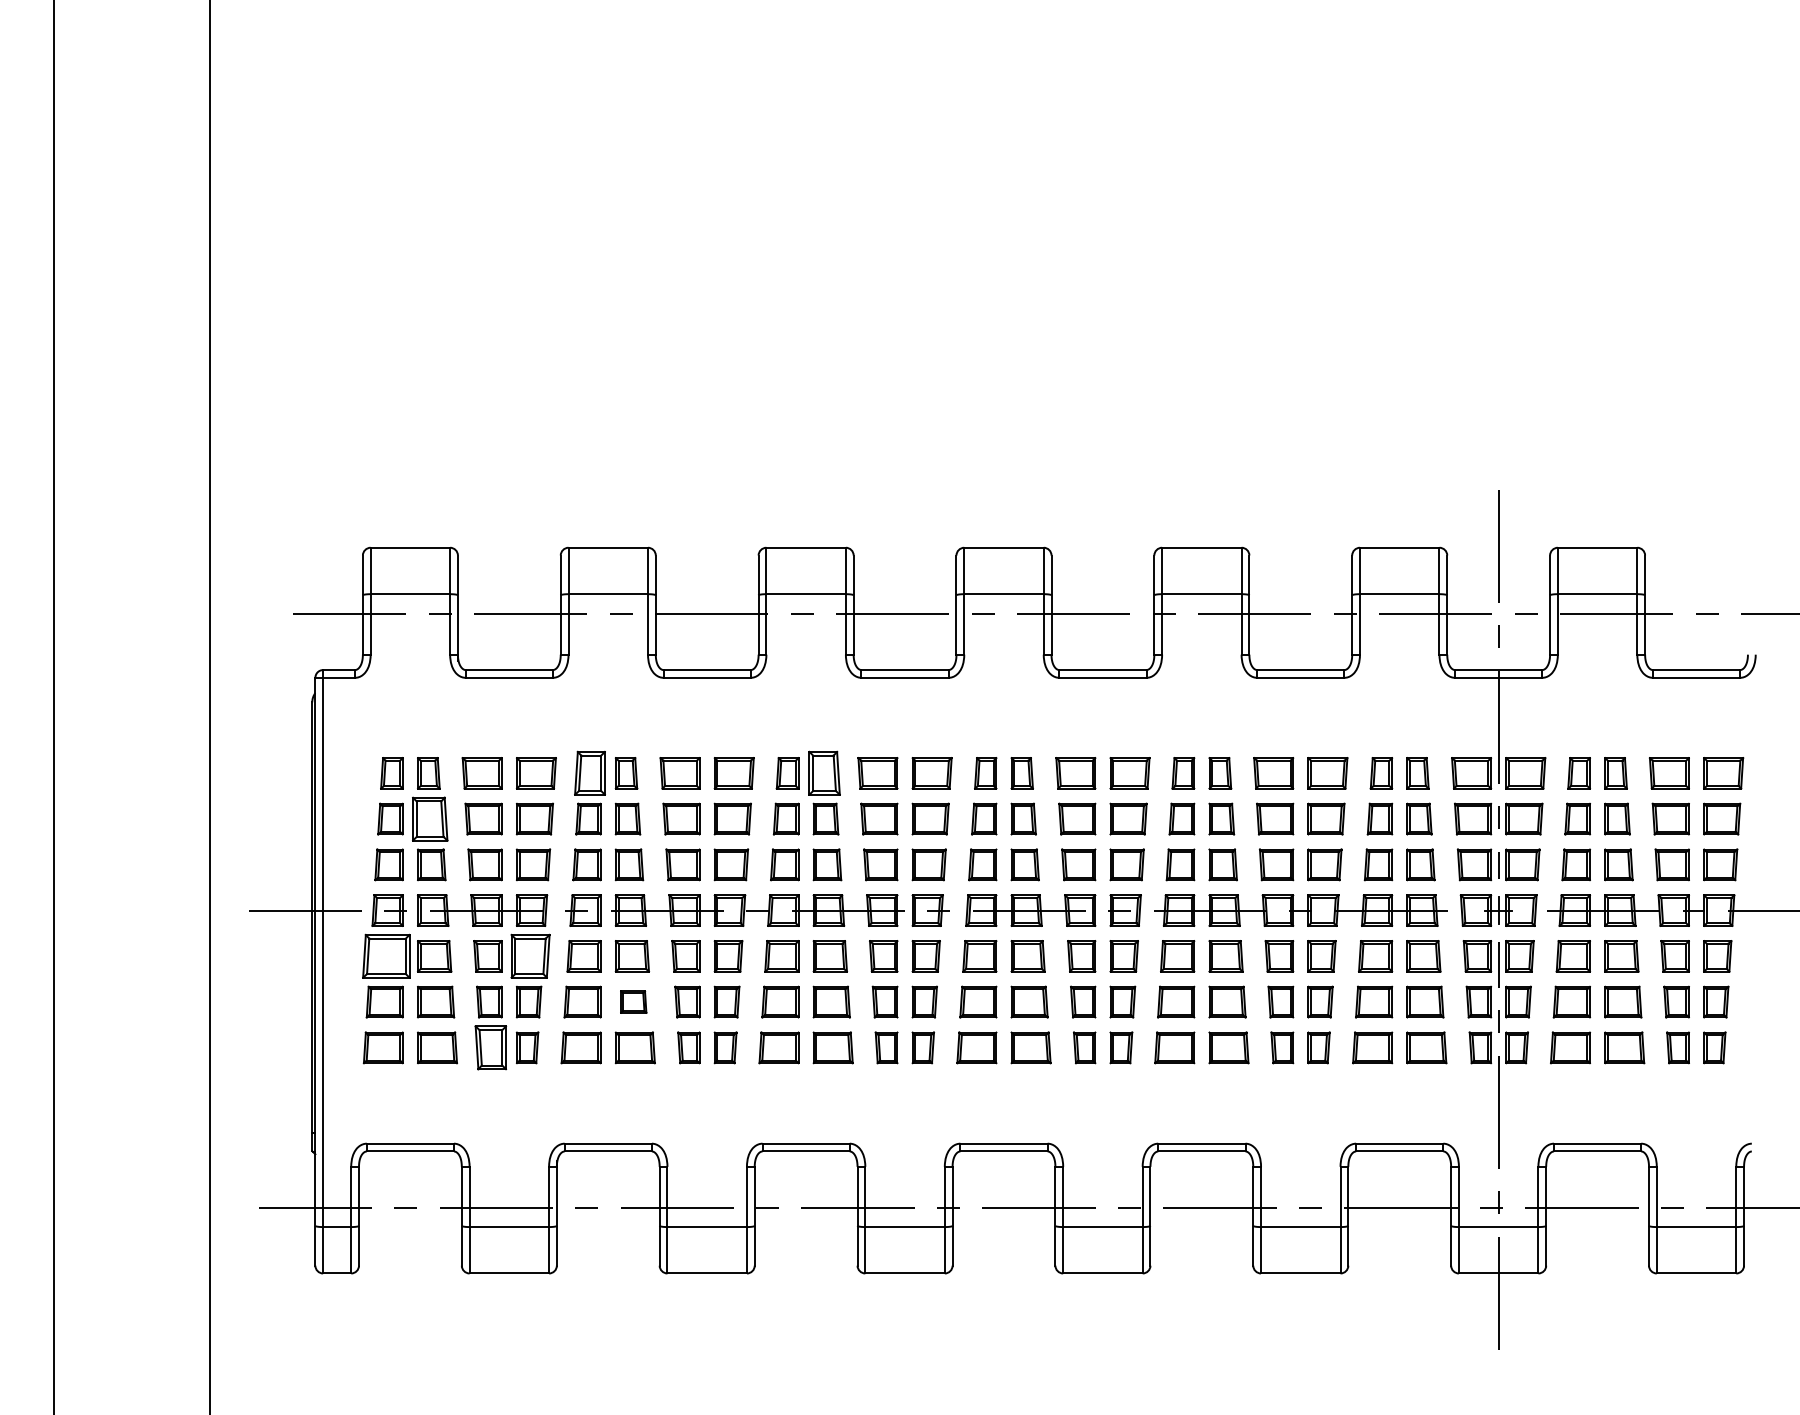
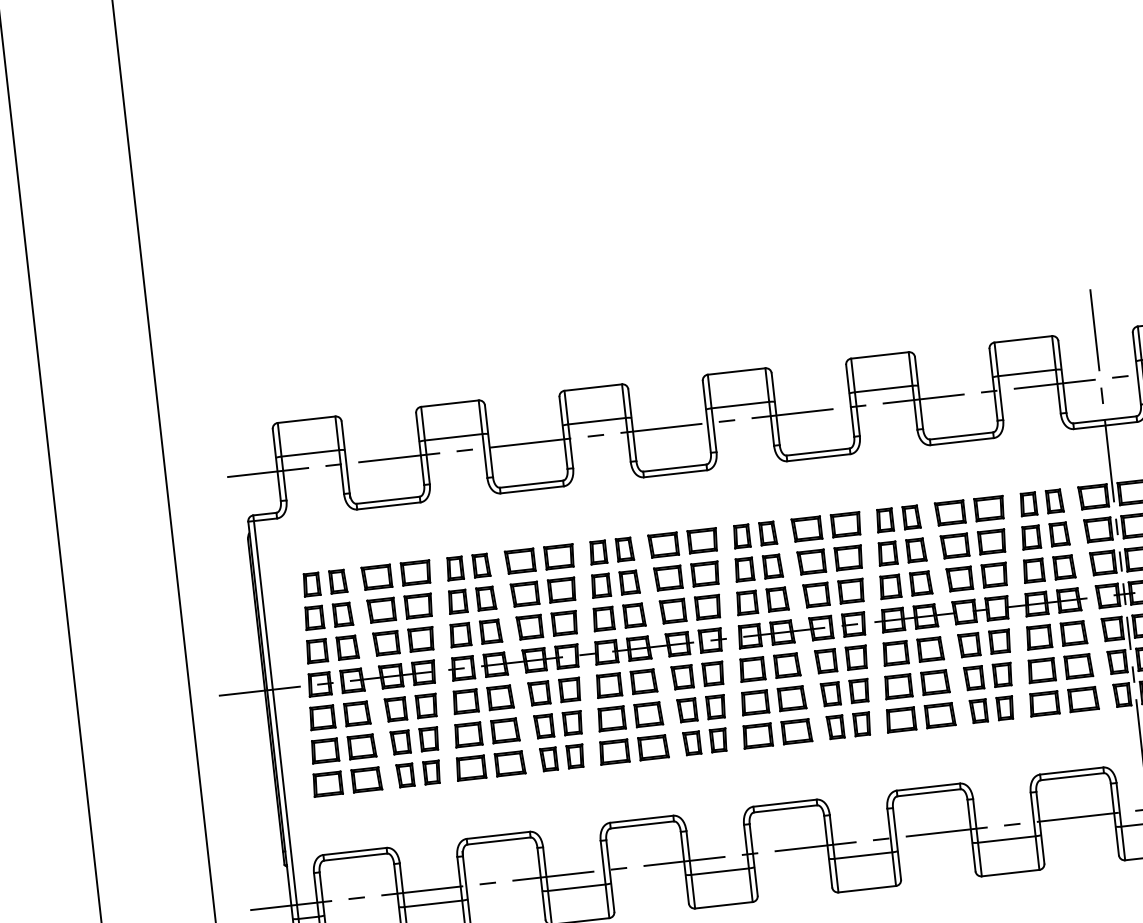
part: (589, 773) -> (454, 568), size x0.71
part: (824, 773) -> (624, 549), size x0.71
part: (430, 818) -> (343, 614), size x0.71
part: (385, 956) -> (321, 717), size x0.71
part: (530, 956) -> (426, 706), size x0.71
part: (633, 1001) -> (505, 730), size x1.43
part: (490, 1047) -> (405, 775), size x0.71

